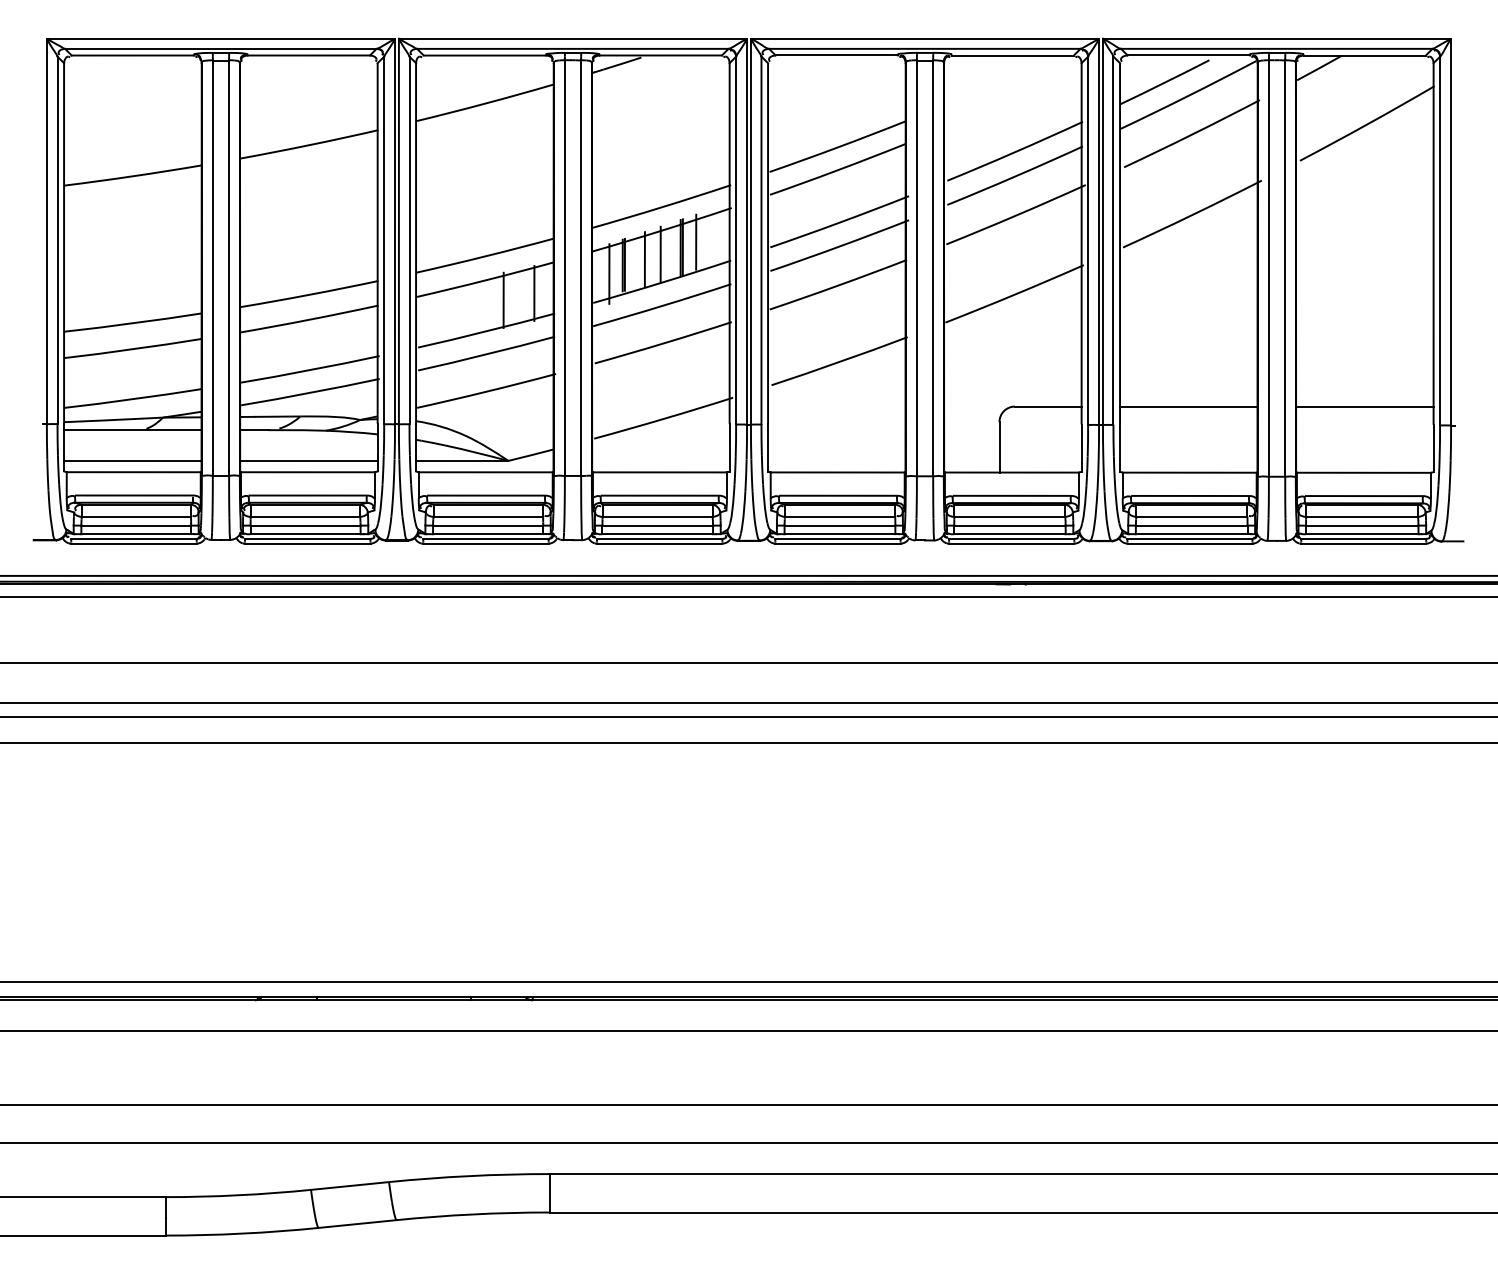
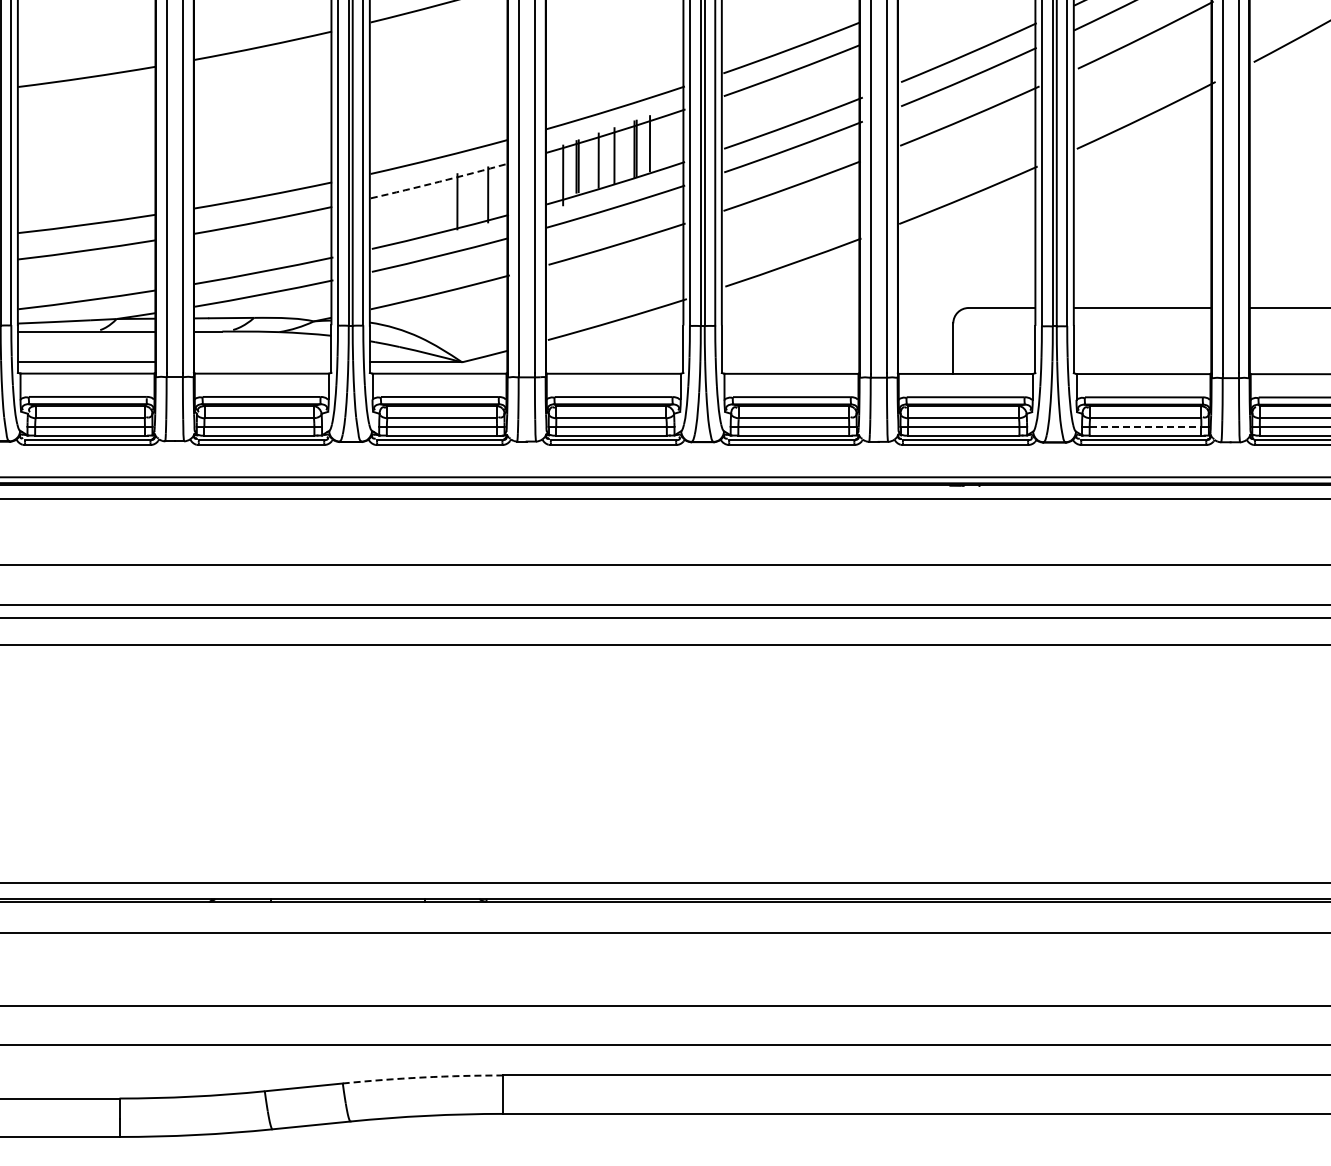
arc: (485, 280) -> (439, 181), solid -> dashed
line: (308, 460) -> (262, 361), removed
line: (1191, 525) -> (1145, 426), solid -> dashed
arc: (469, 1176) -> (423, 1077), solid -> dashed

